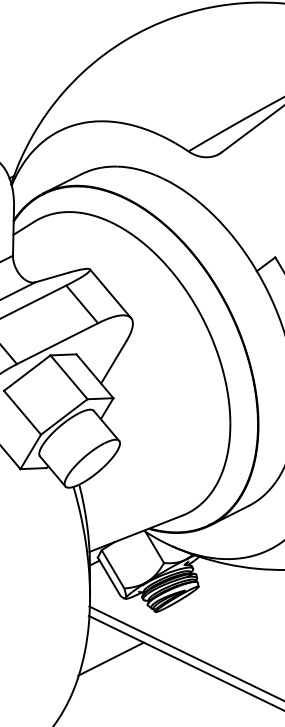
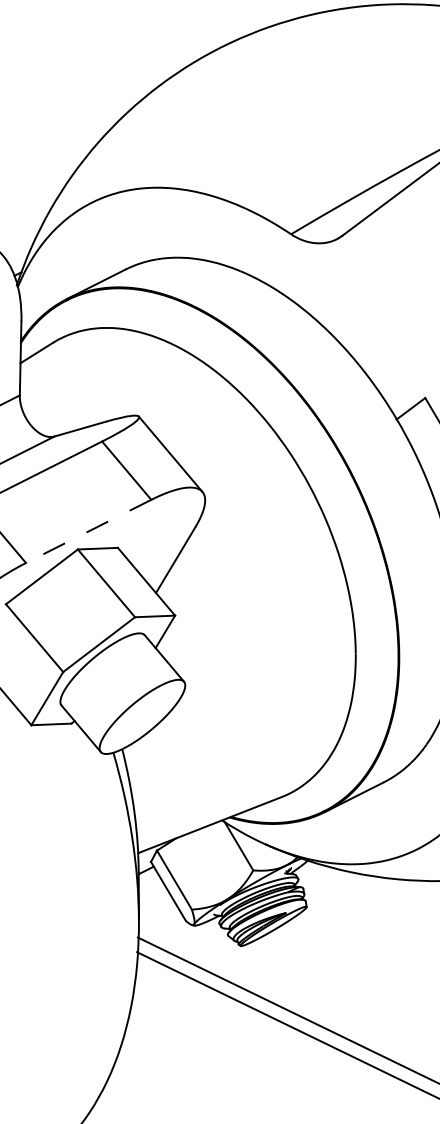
line: (57, 343) -> (88, 531), solid -> dashed
line: (110, 658) -> (170, 1017), removed

